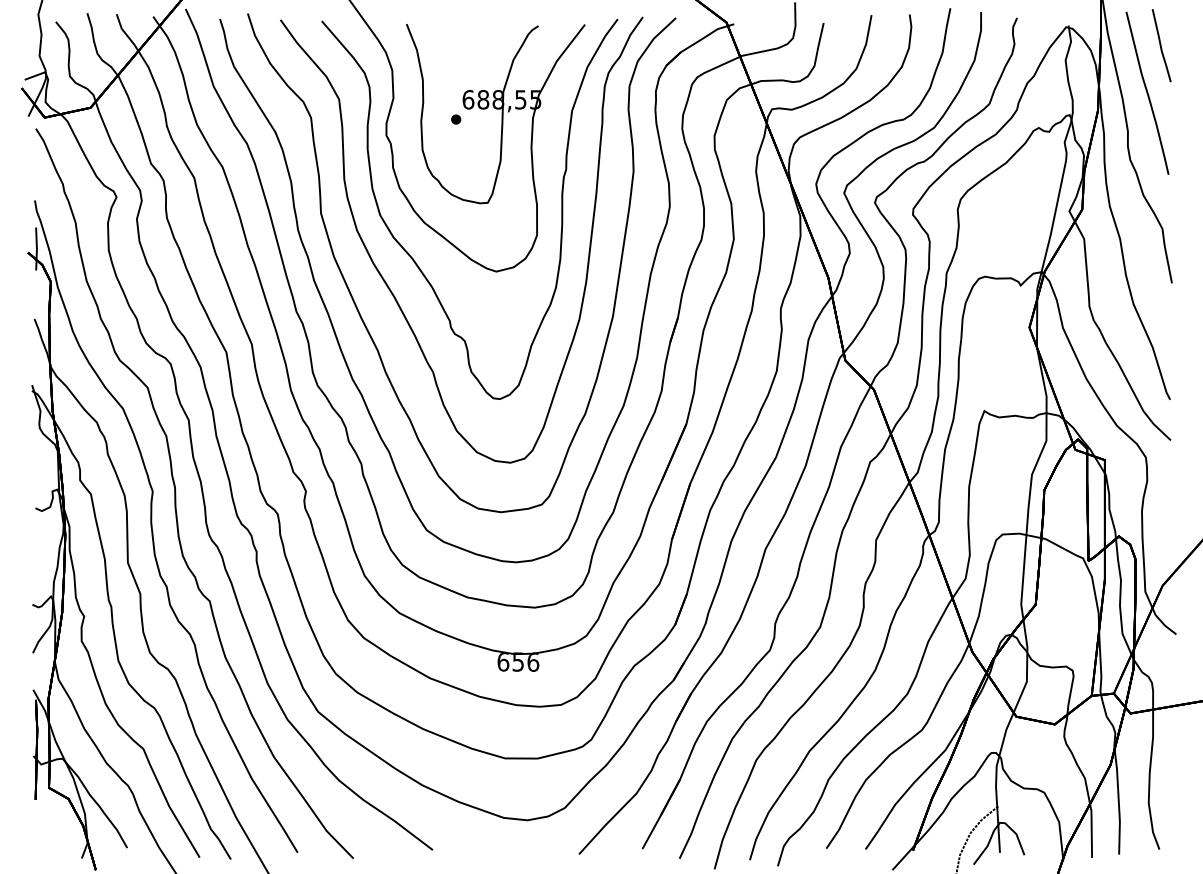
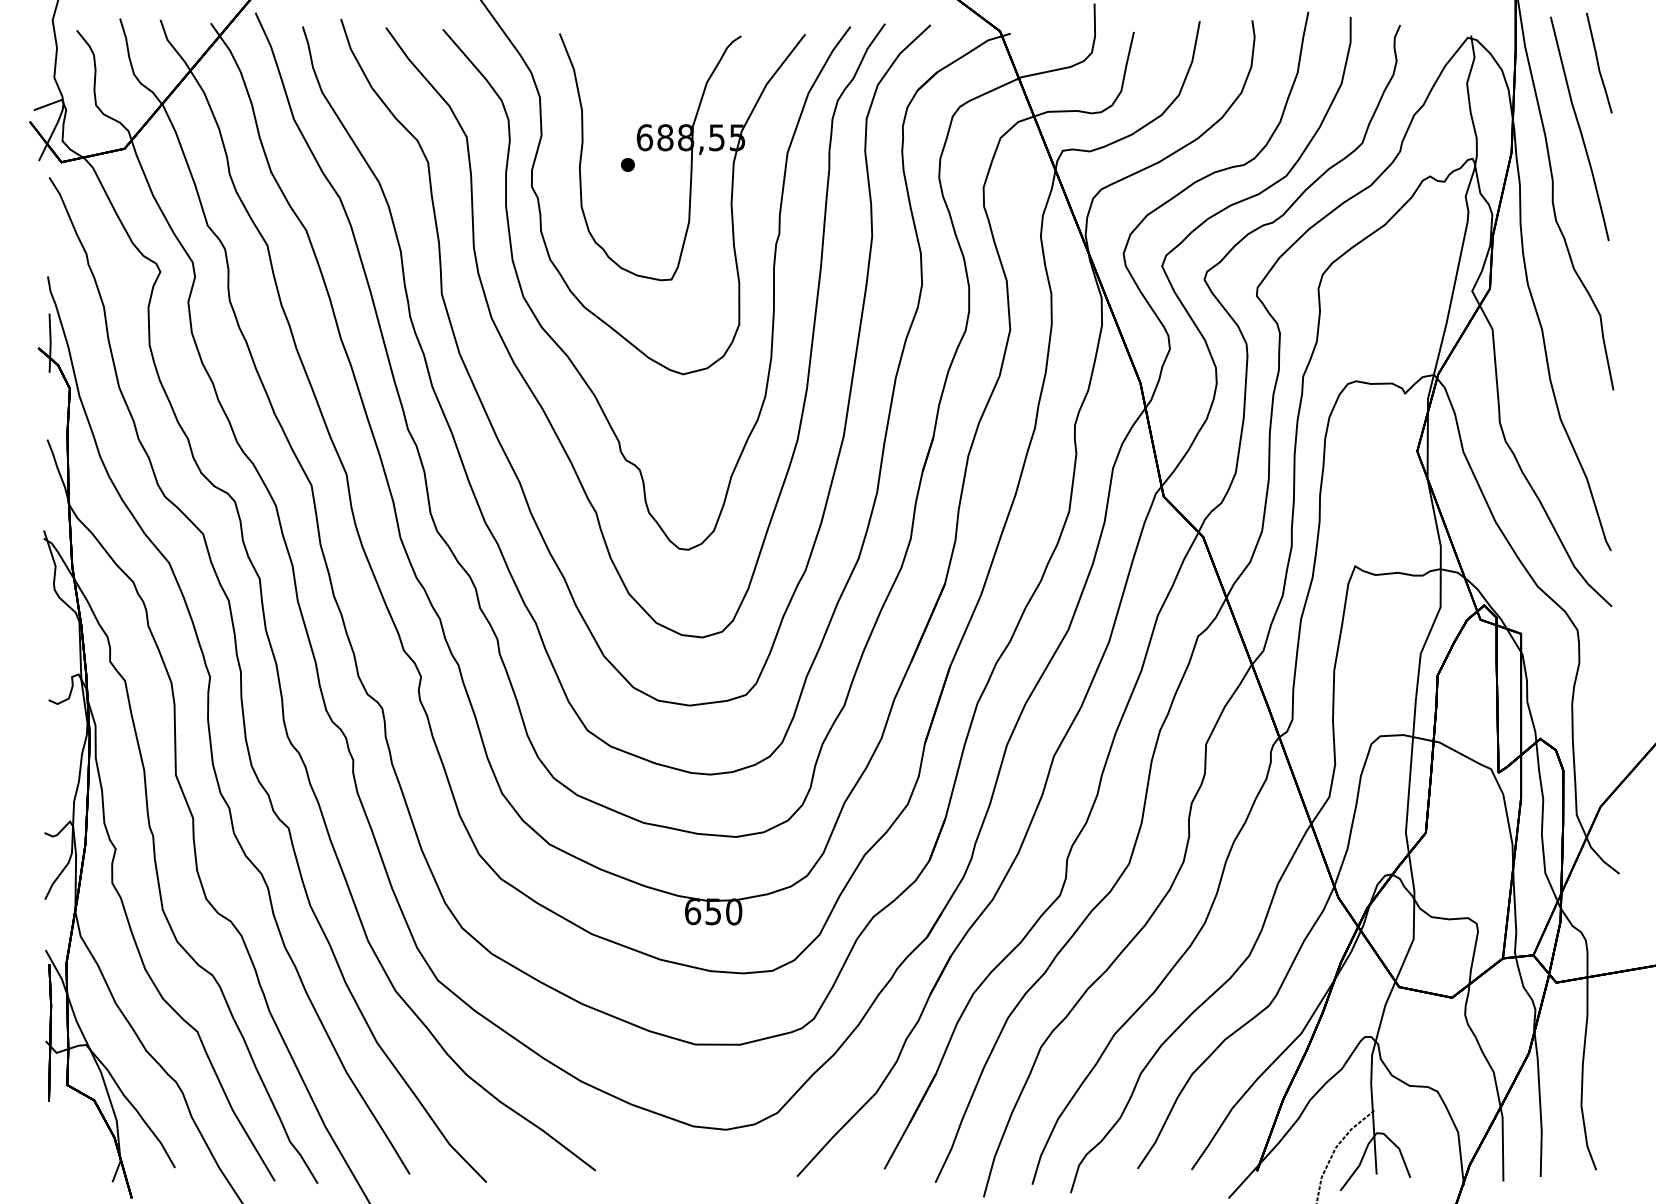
text: (533, 661) -> (734, 911), 656 -> 650

